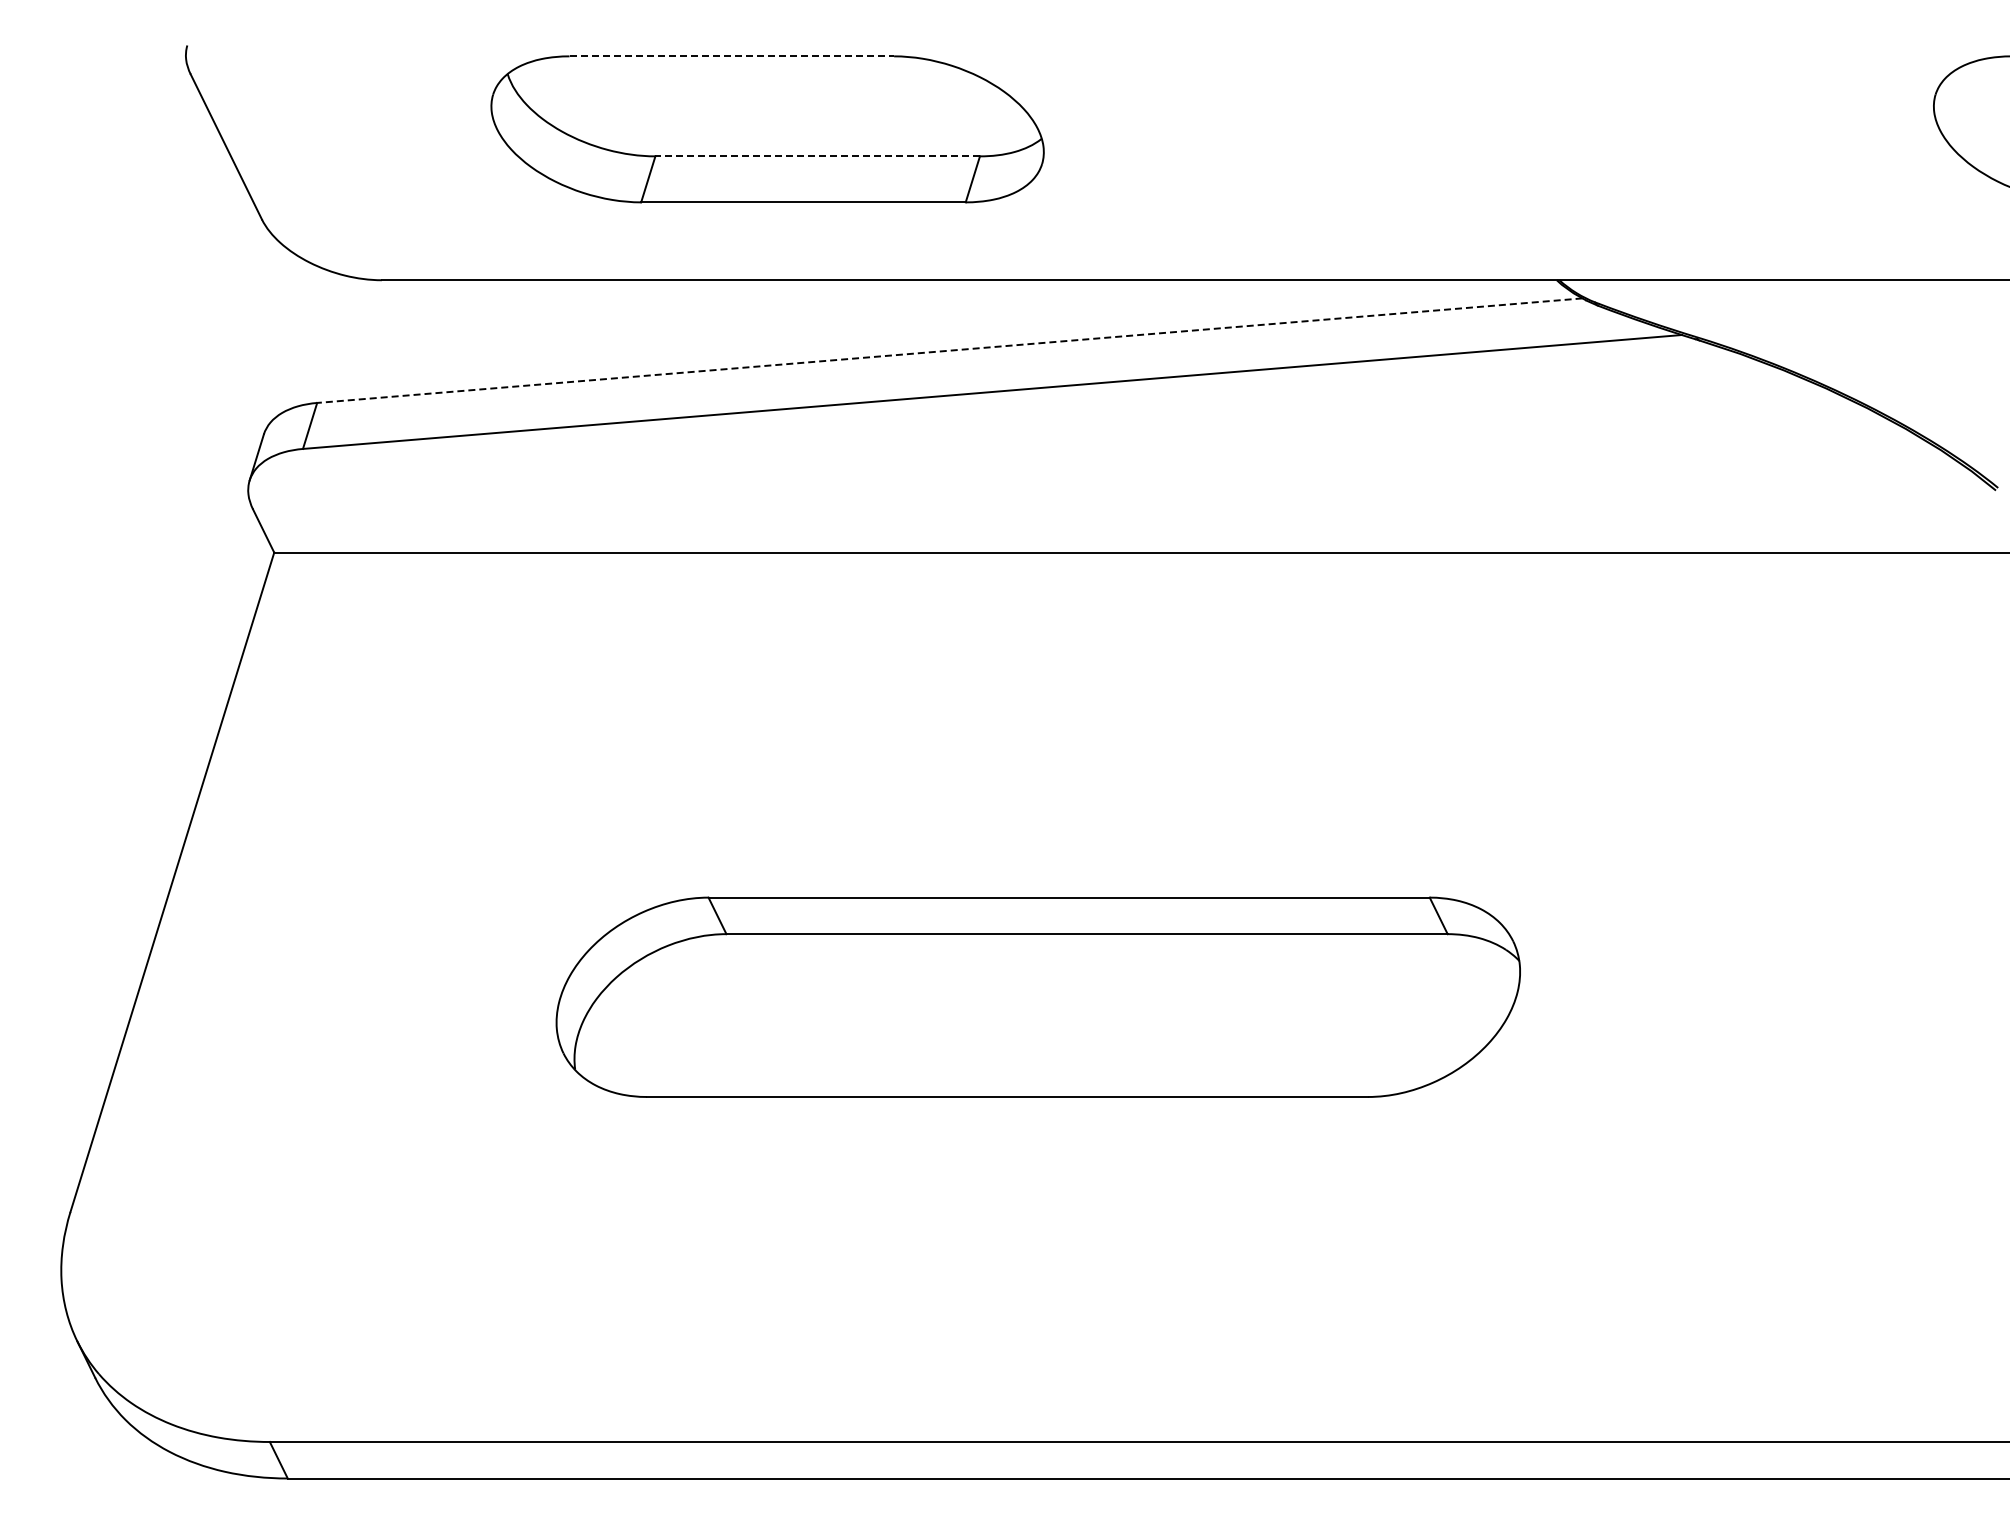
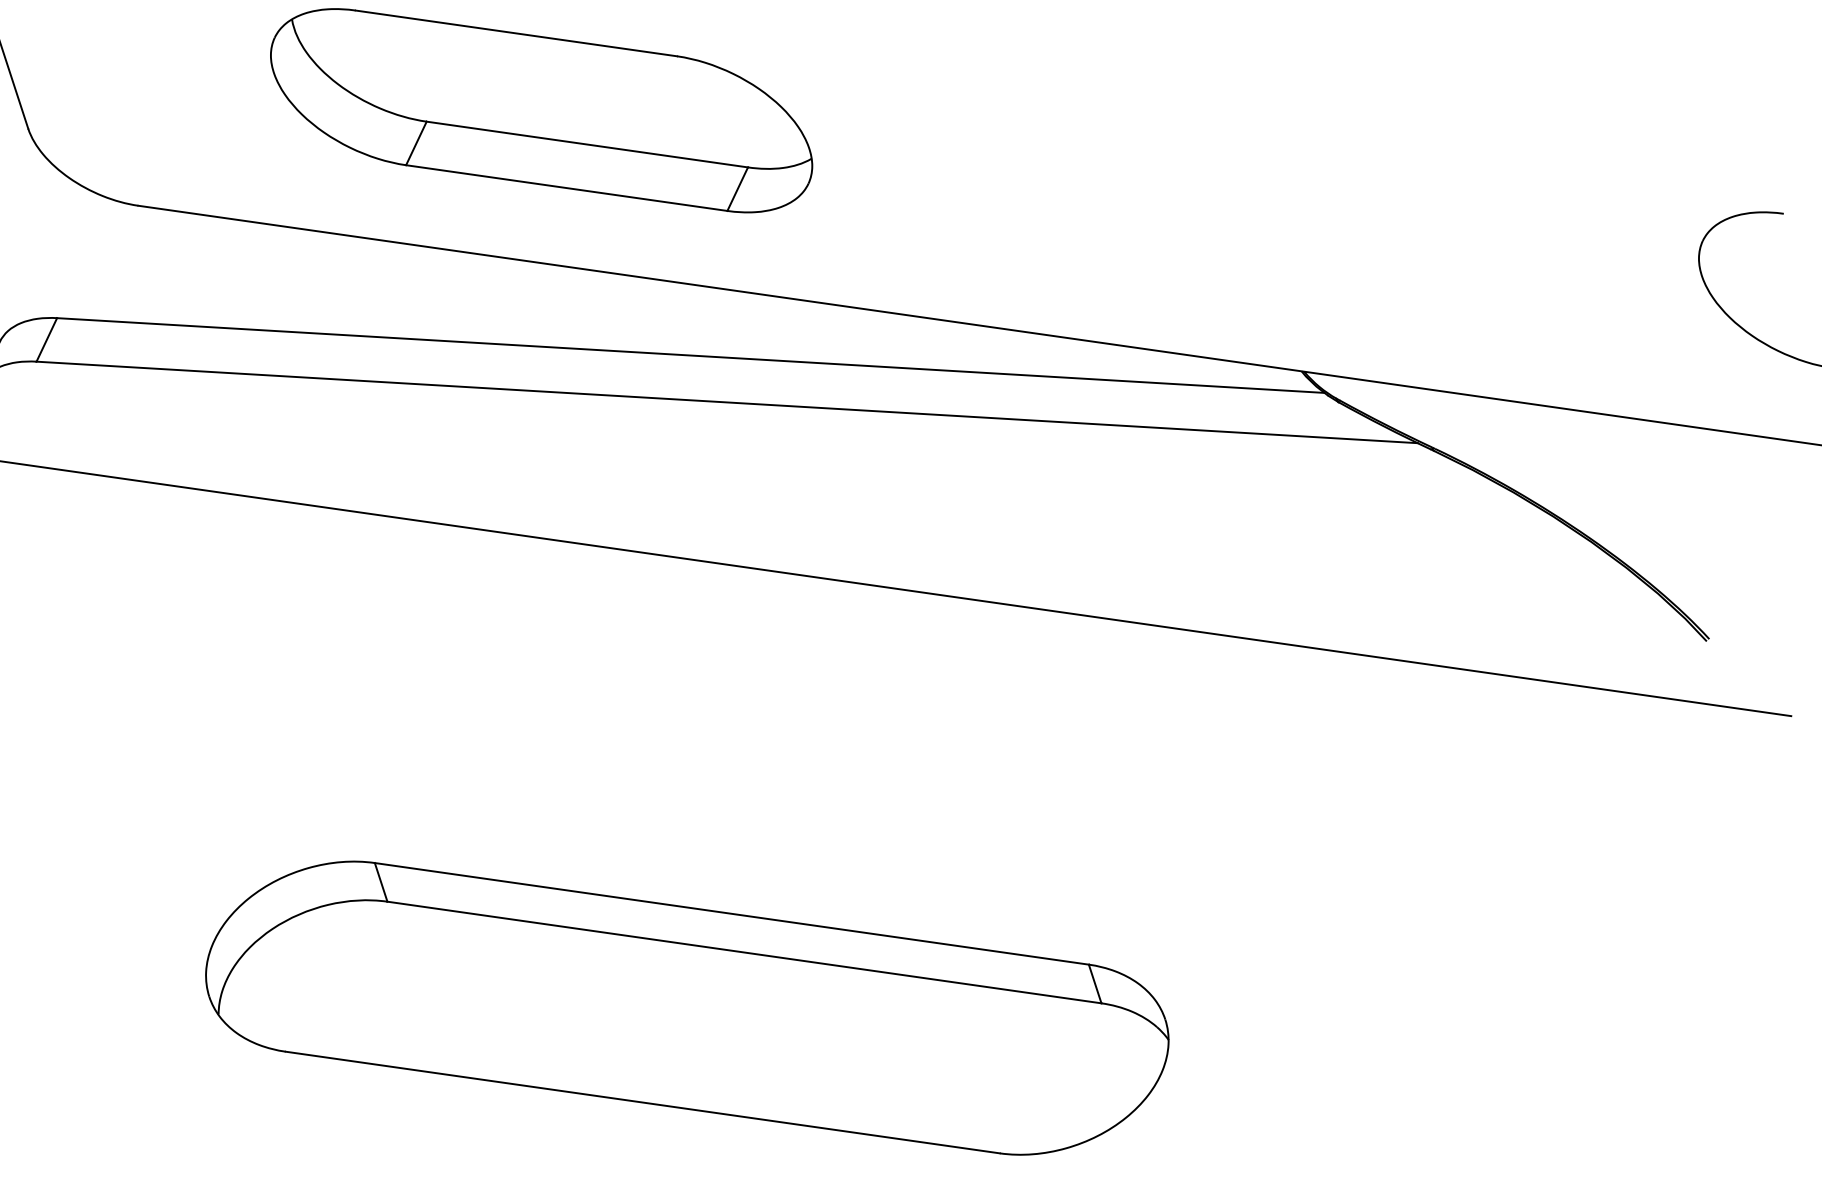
line: (732, 56) -> (517, 33), dashed -> solid
line: (817, 156) -> (587, 144), dashed -> solid
line: (949, 350) -> (690, 355), dashed -> solid

